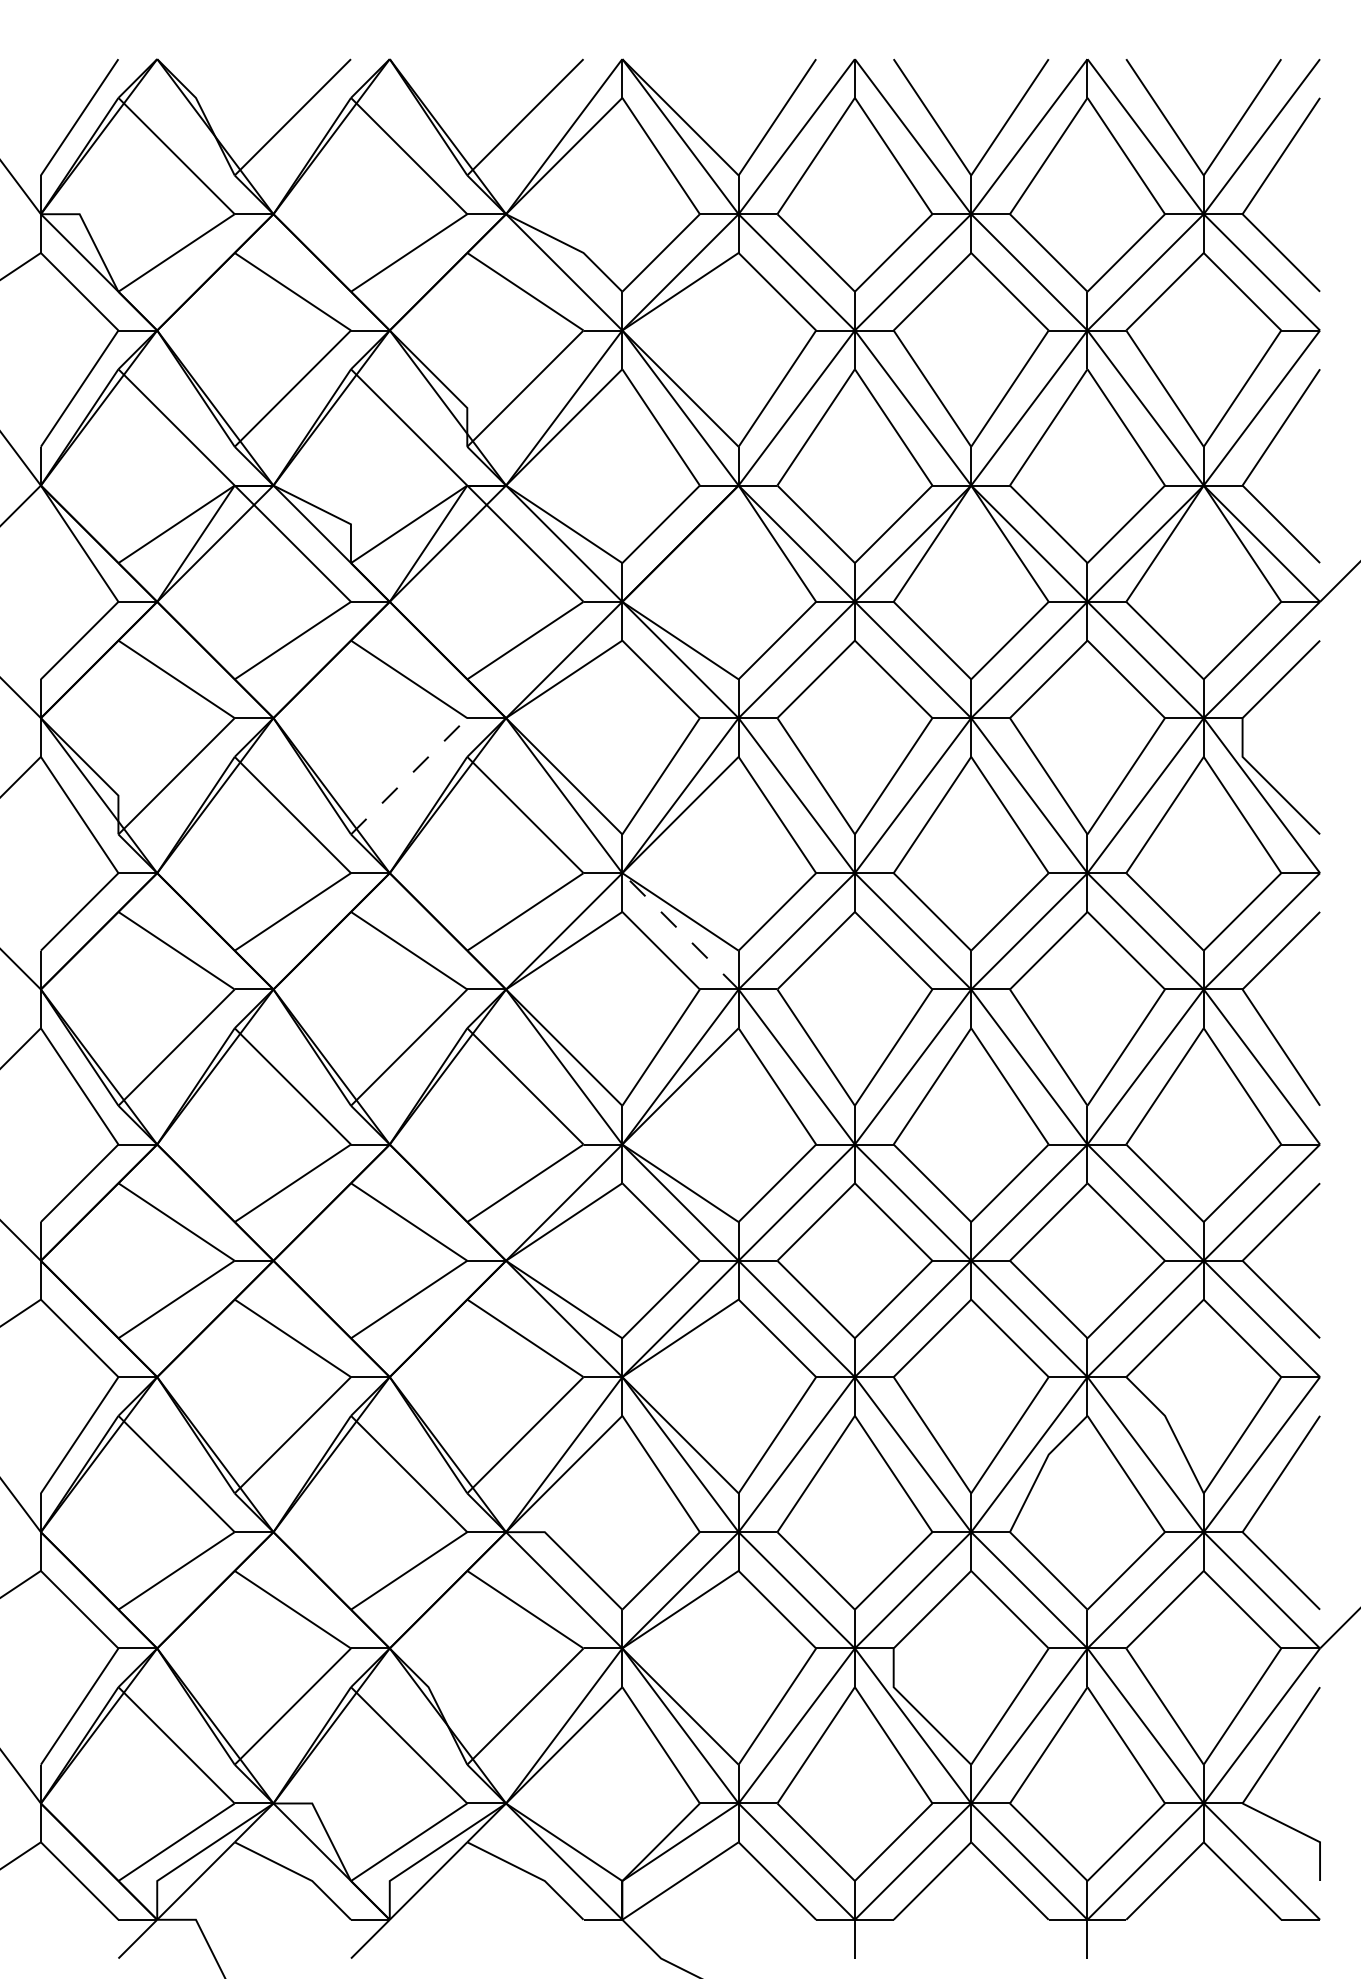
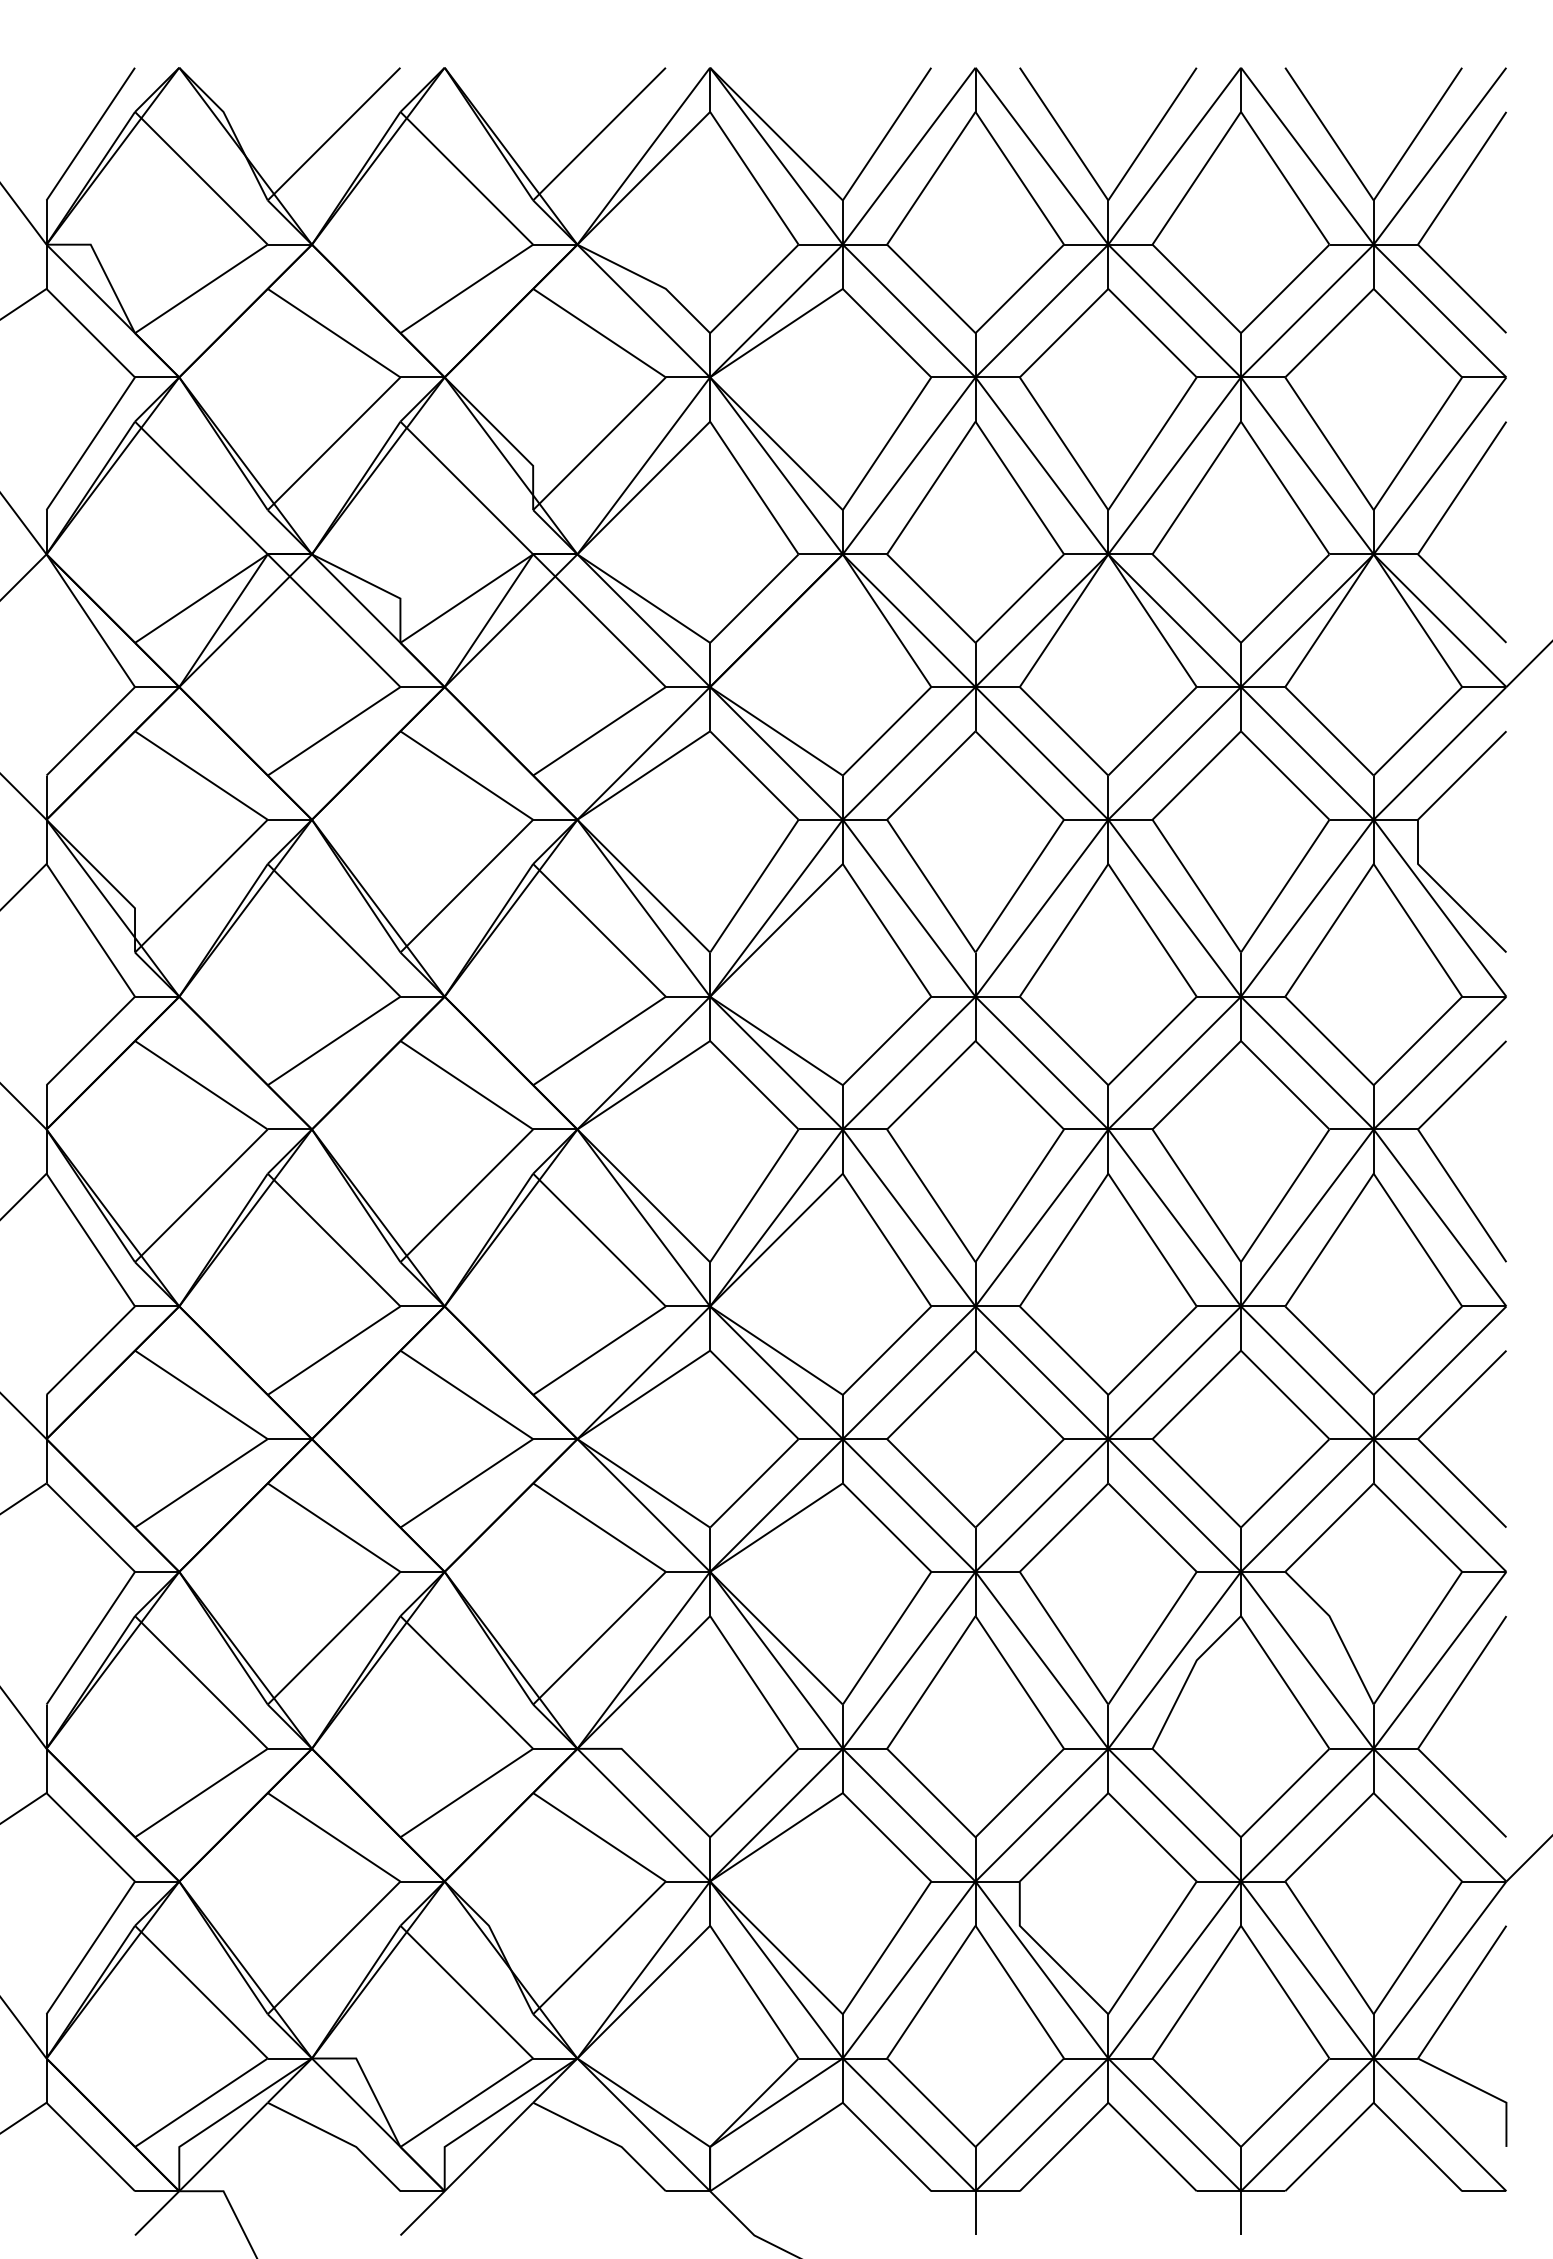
line: (408, 776) -> (466, 886), dashed -> solid
line: (680, 931) -> (776, 1063), dashed -> solid

